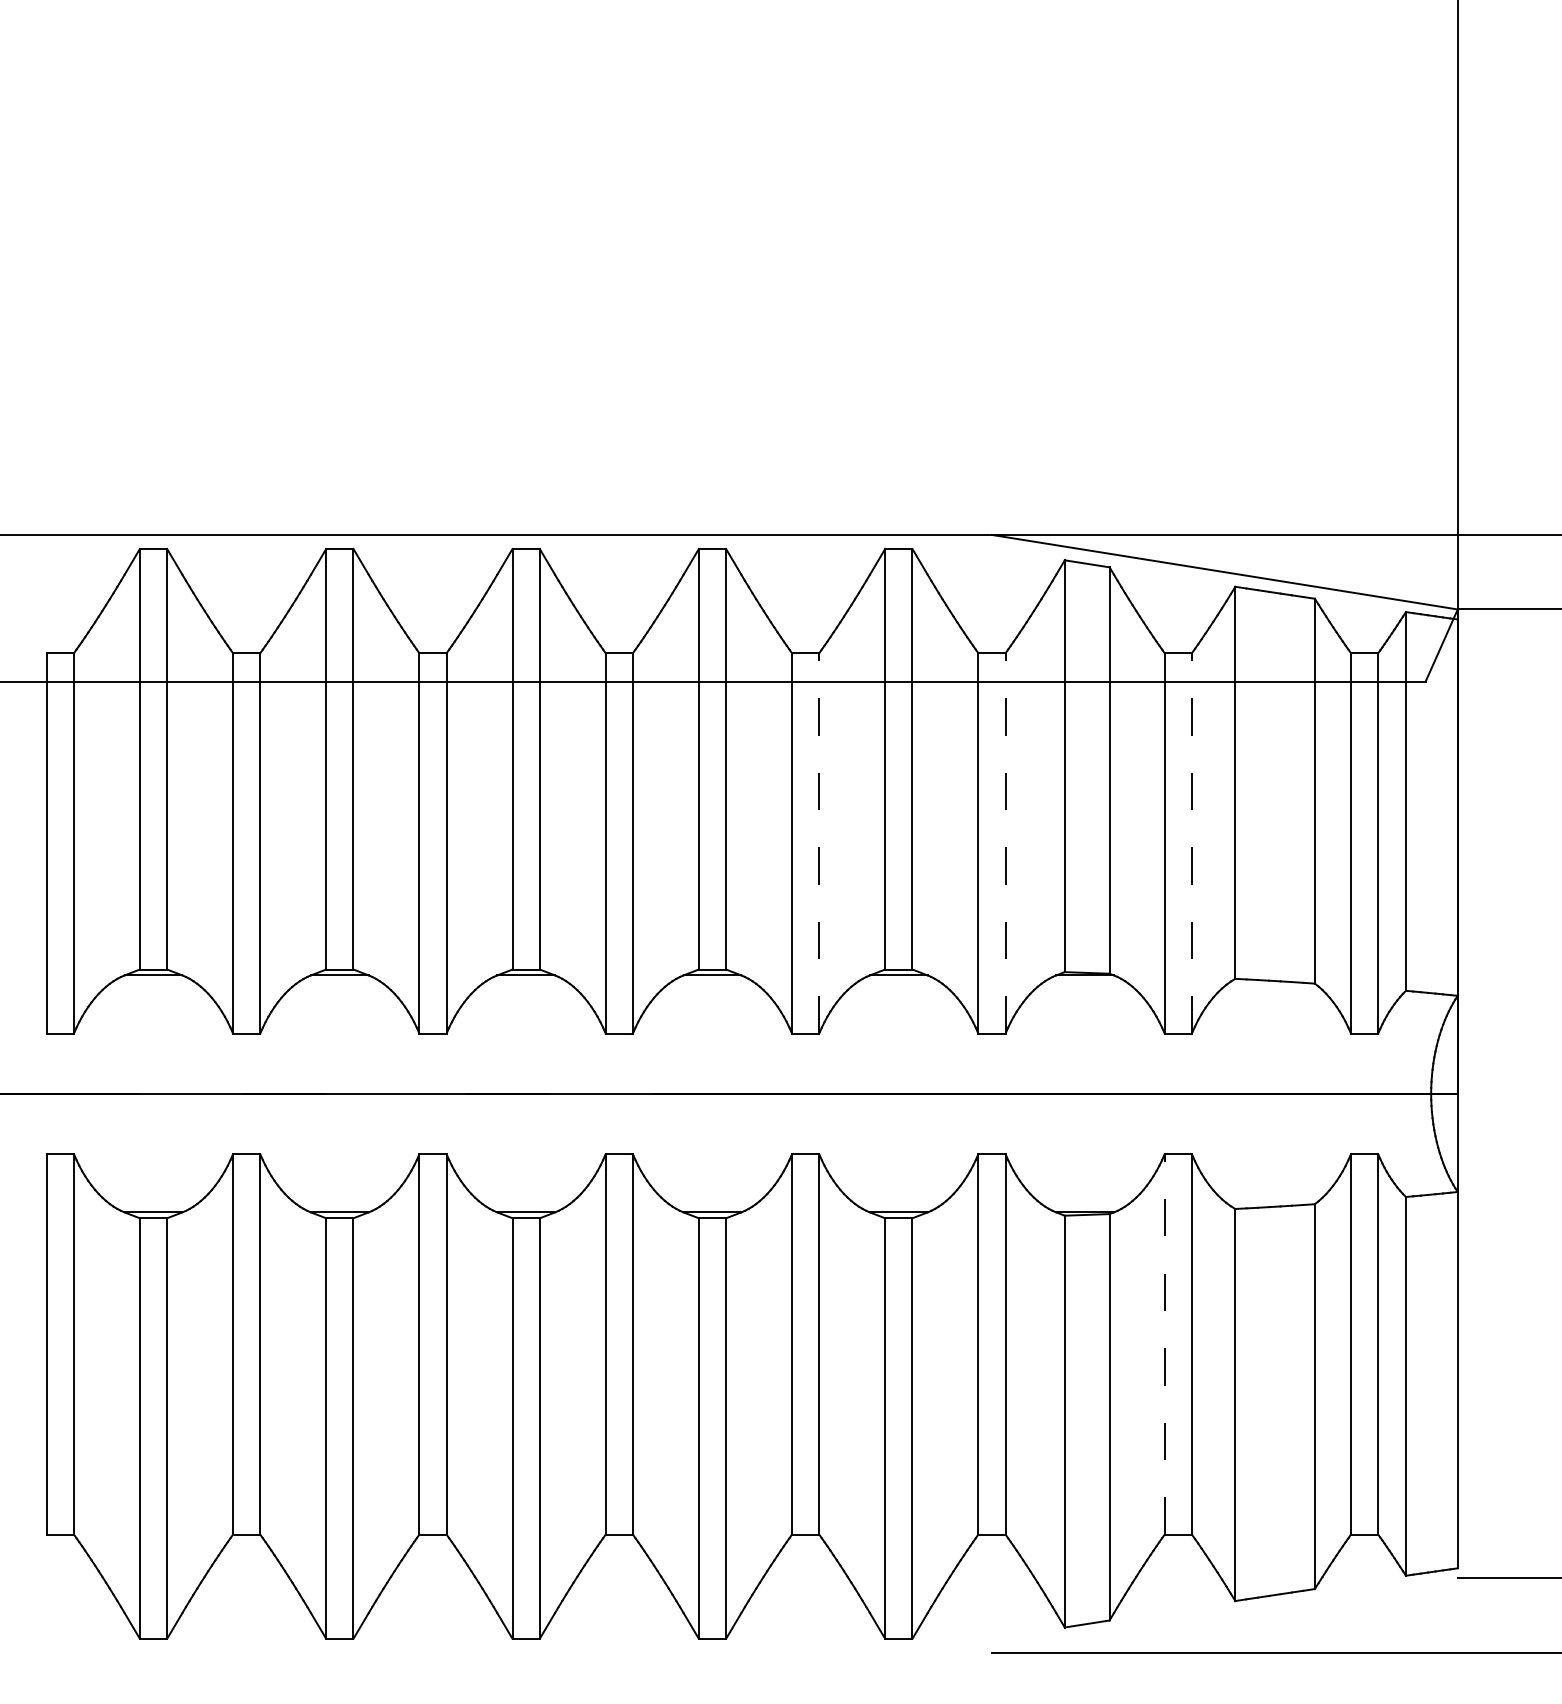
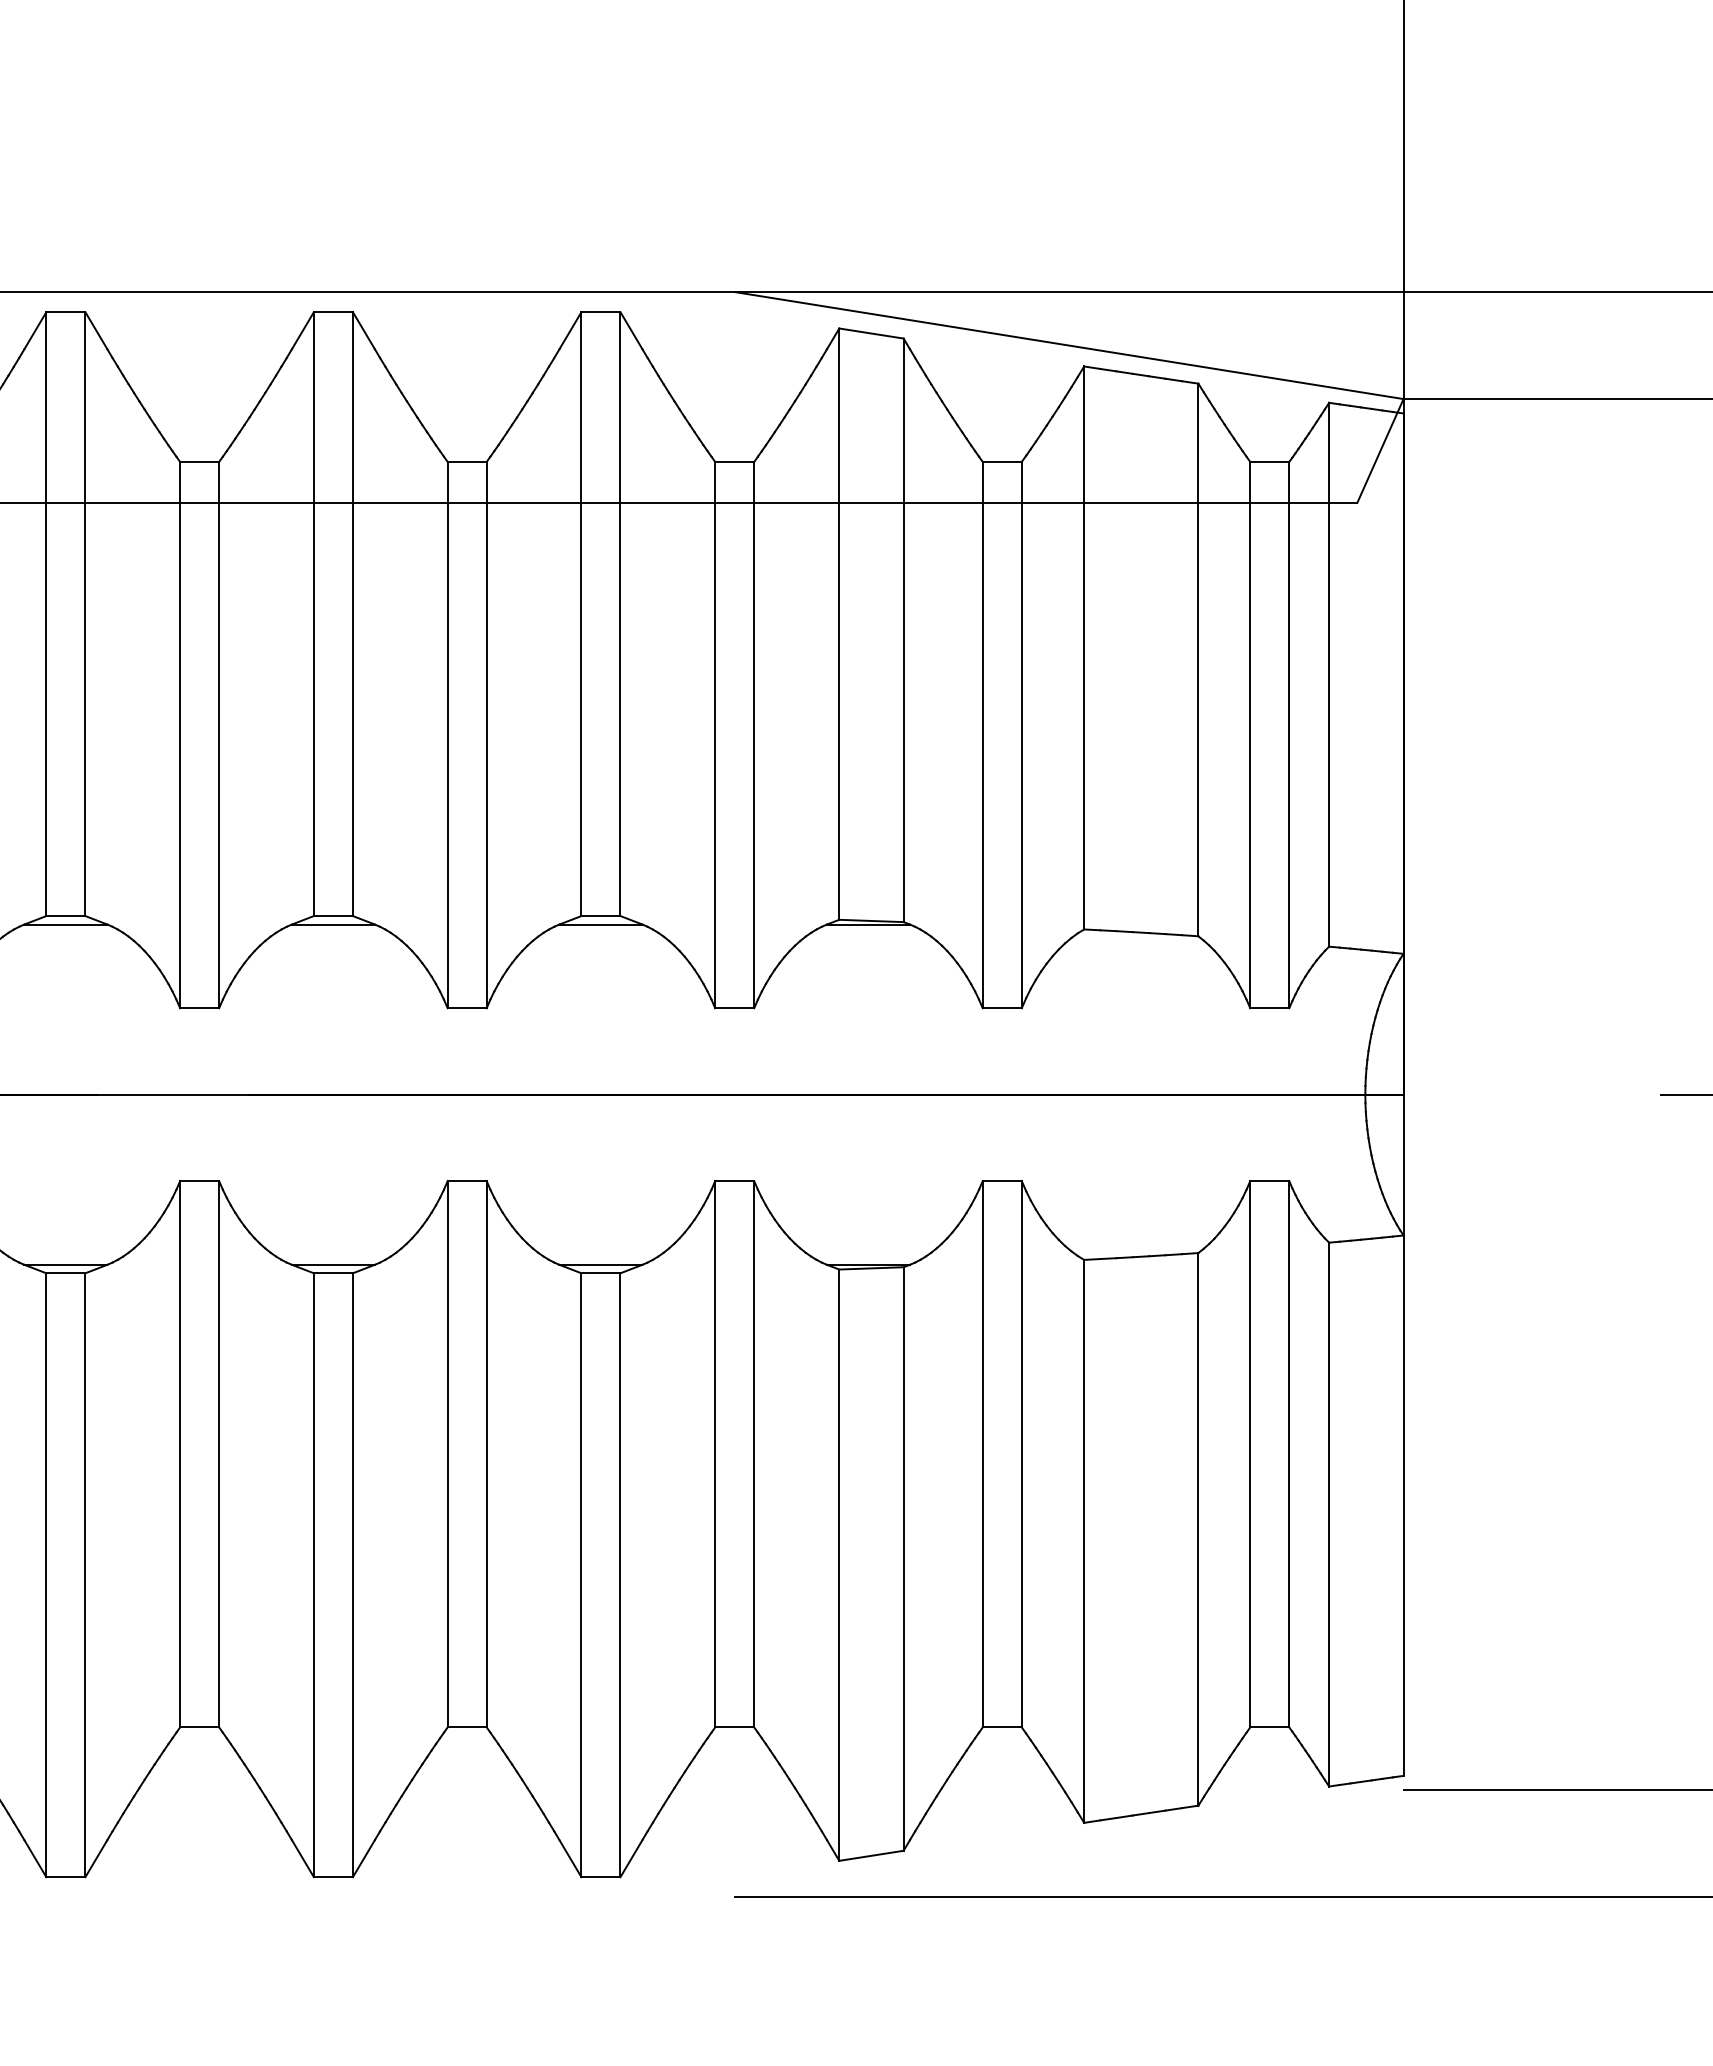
line: (819, 842) -> (487, 733), dashed -> solid
line: (1005, 842) -> (754, 733), dashed -> solid
line: (1191, 842) -> (1021, 733), dashed -> solid
line: (1164, 1343) -> (982, 1453), dashed -> solid

